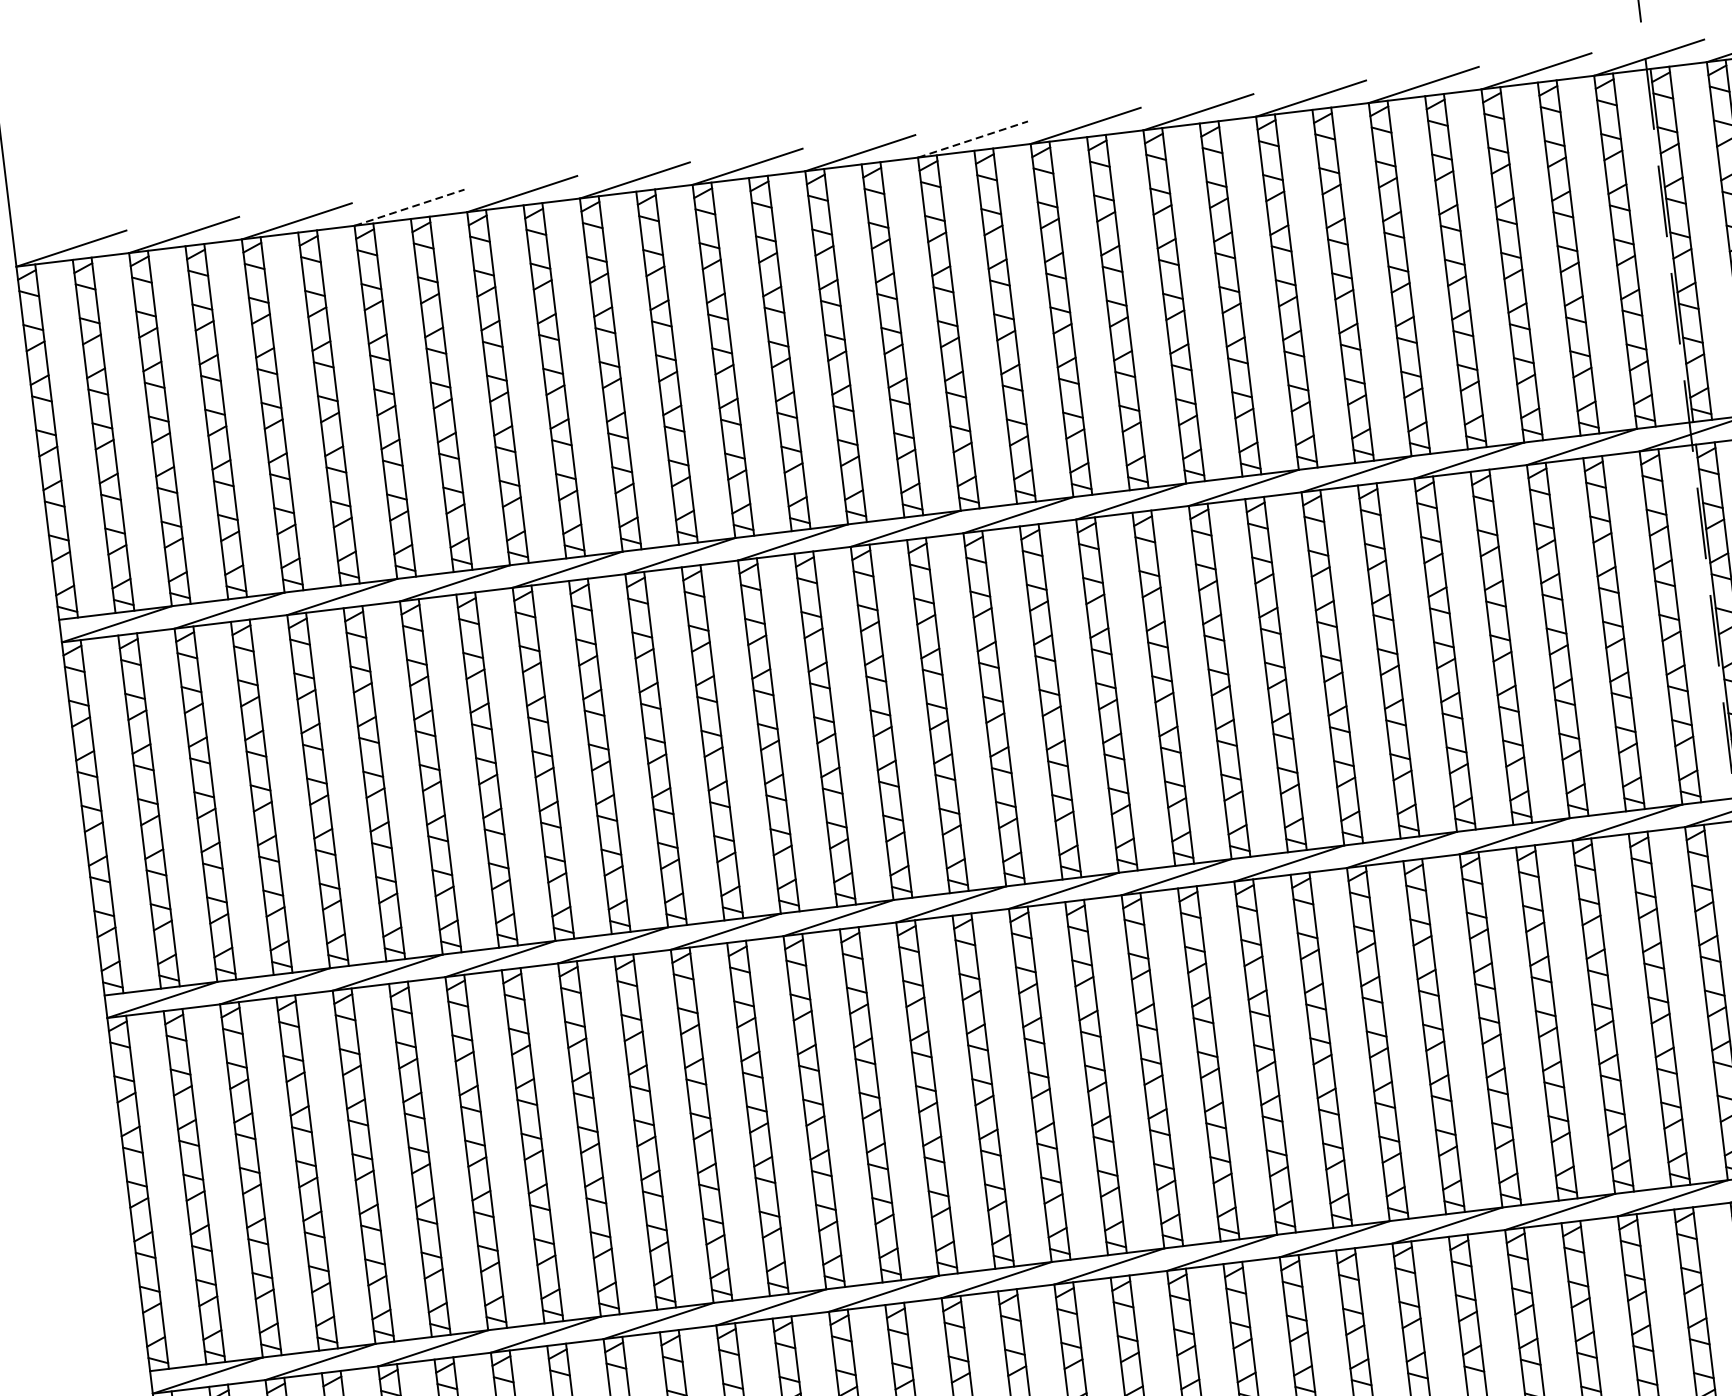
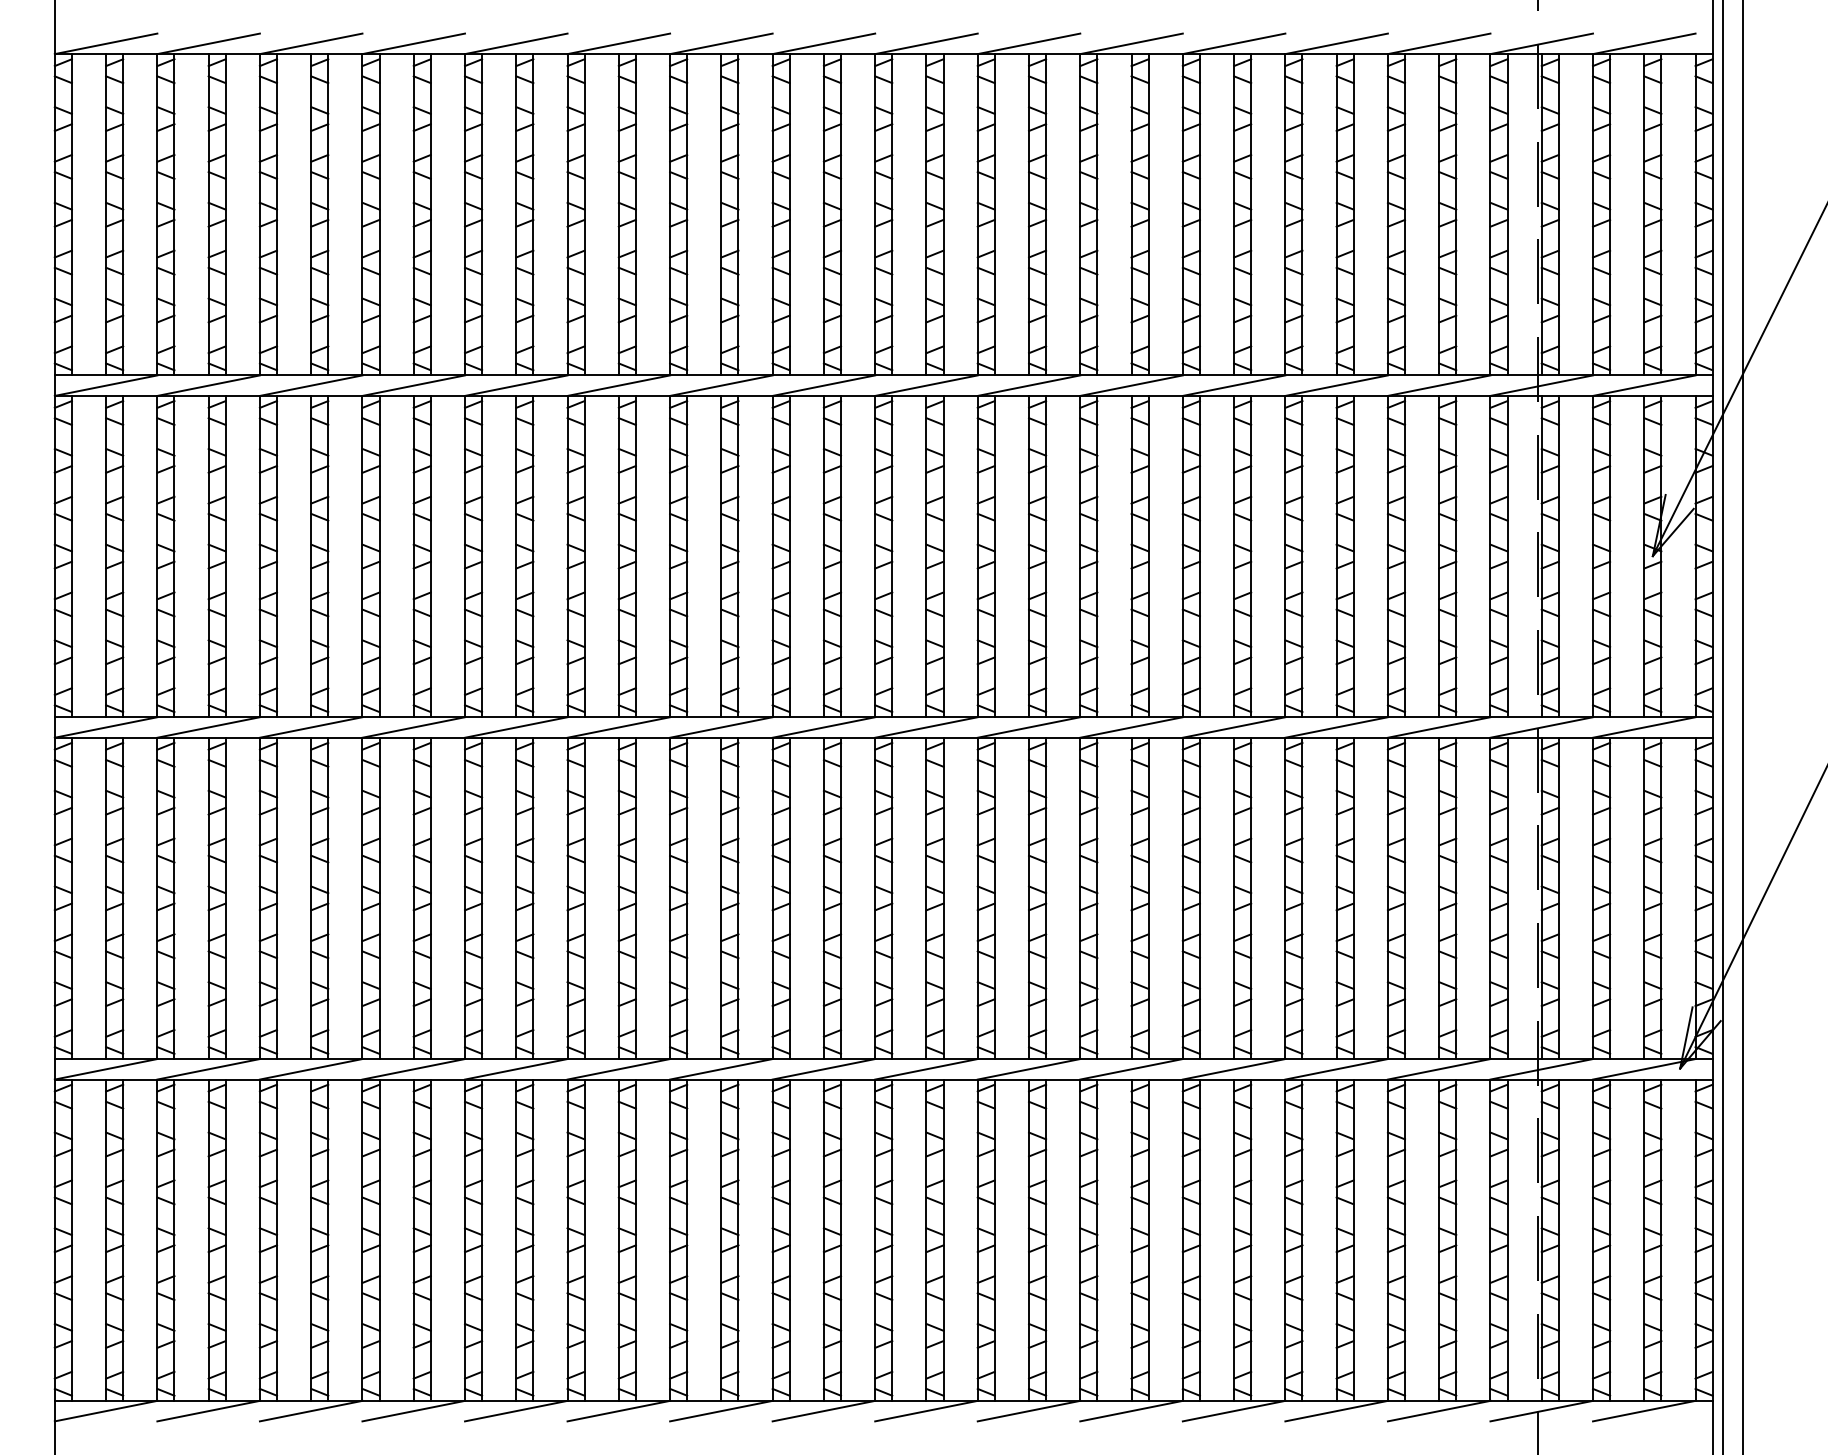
line: (972, 139) -> (926, 43), dashed -> solid
line: (410, 207) -> (414, 43), dashed -> solid

